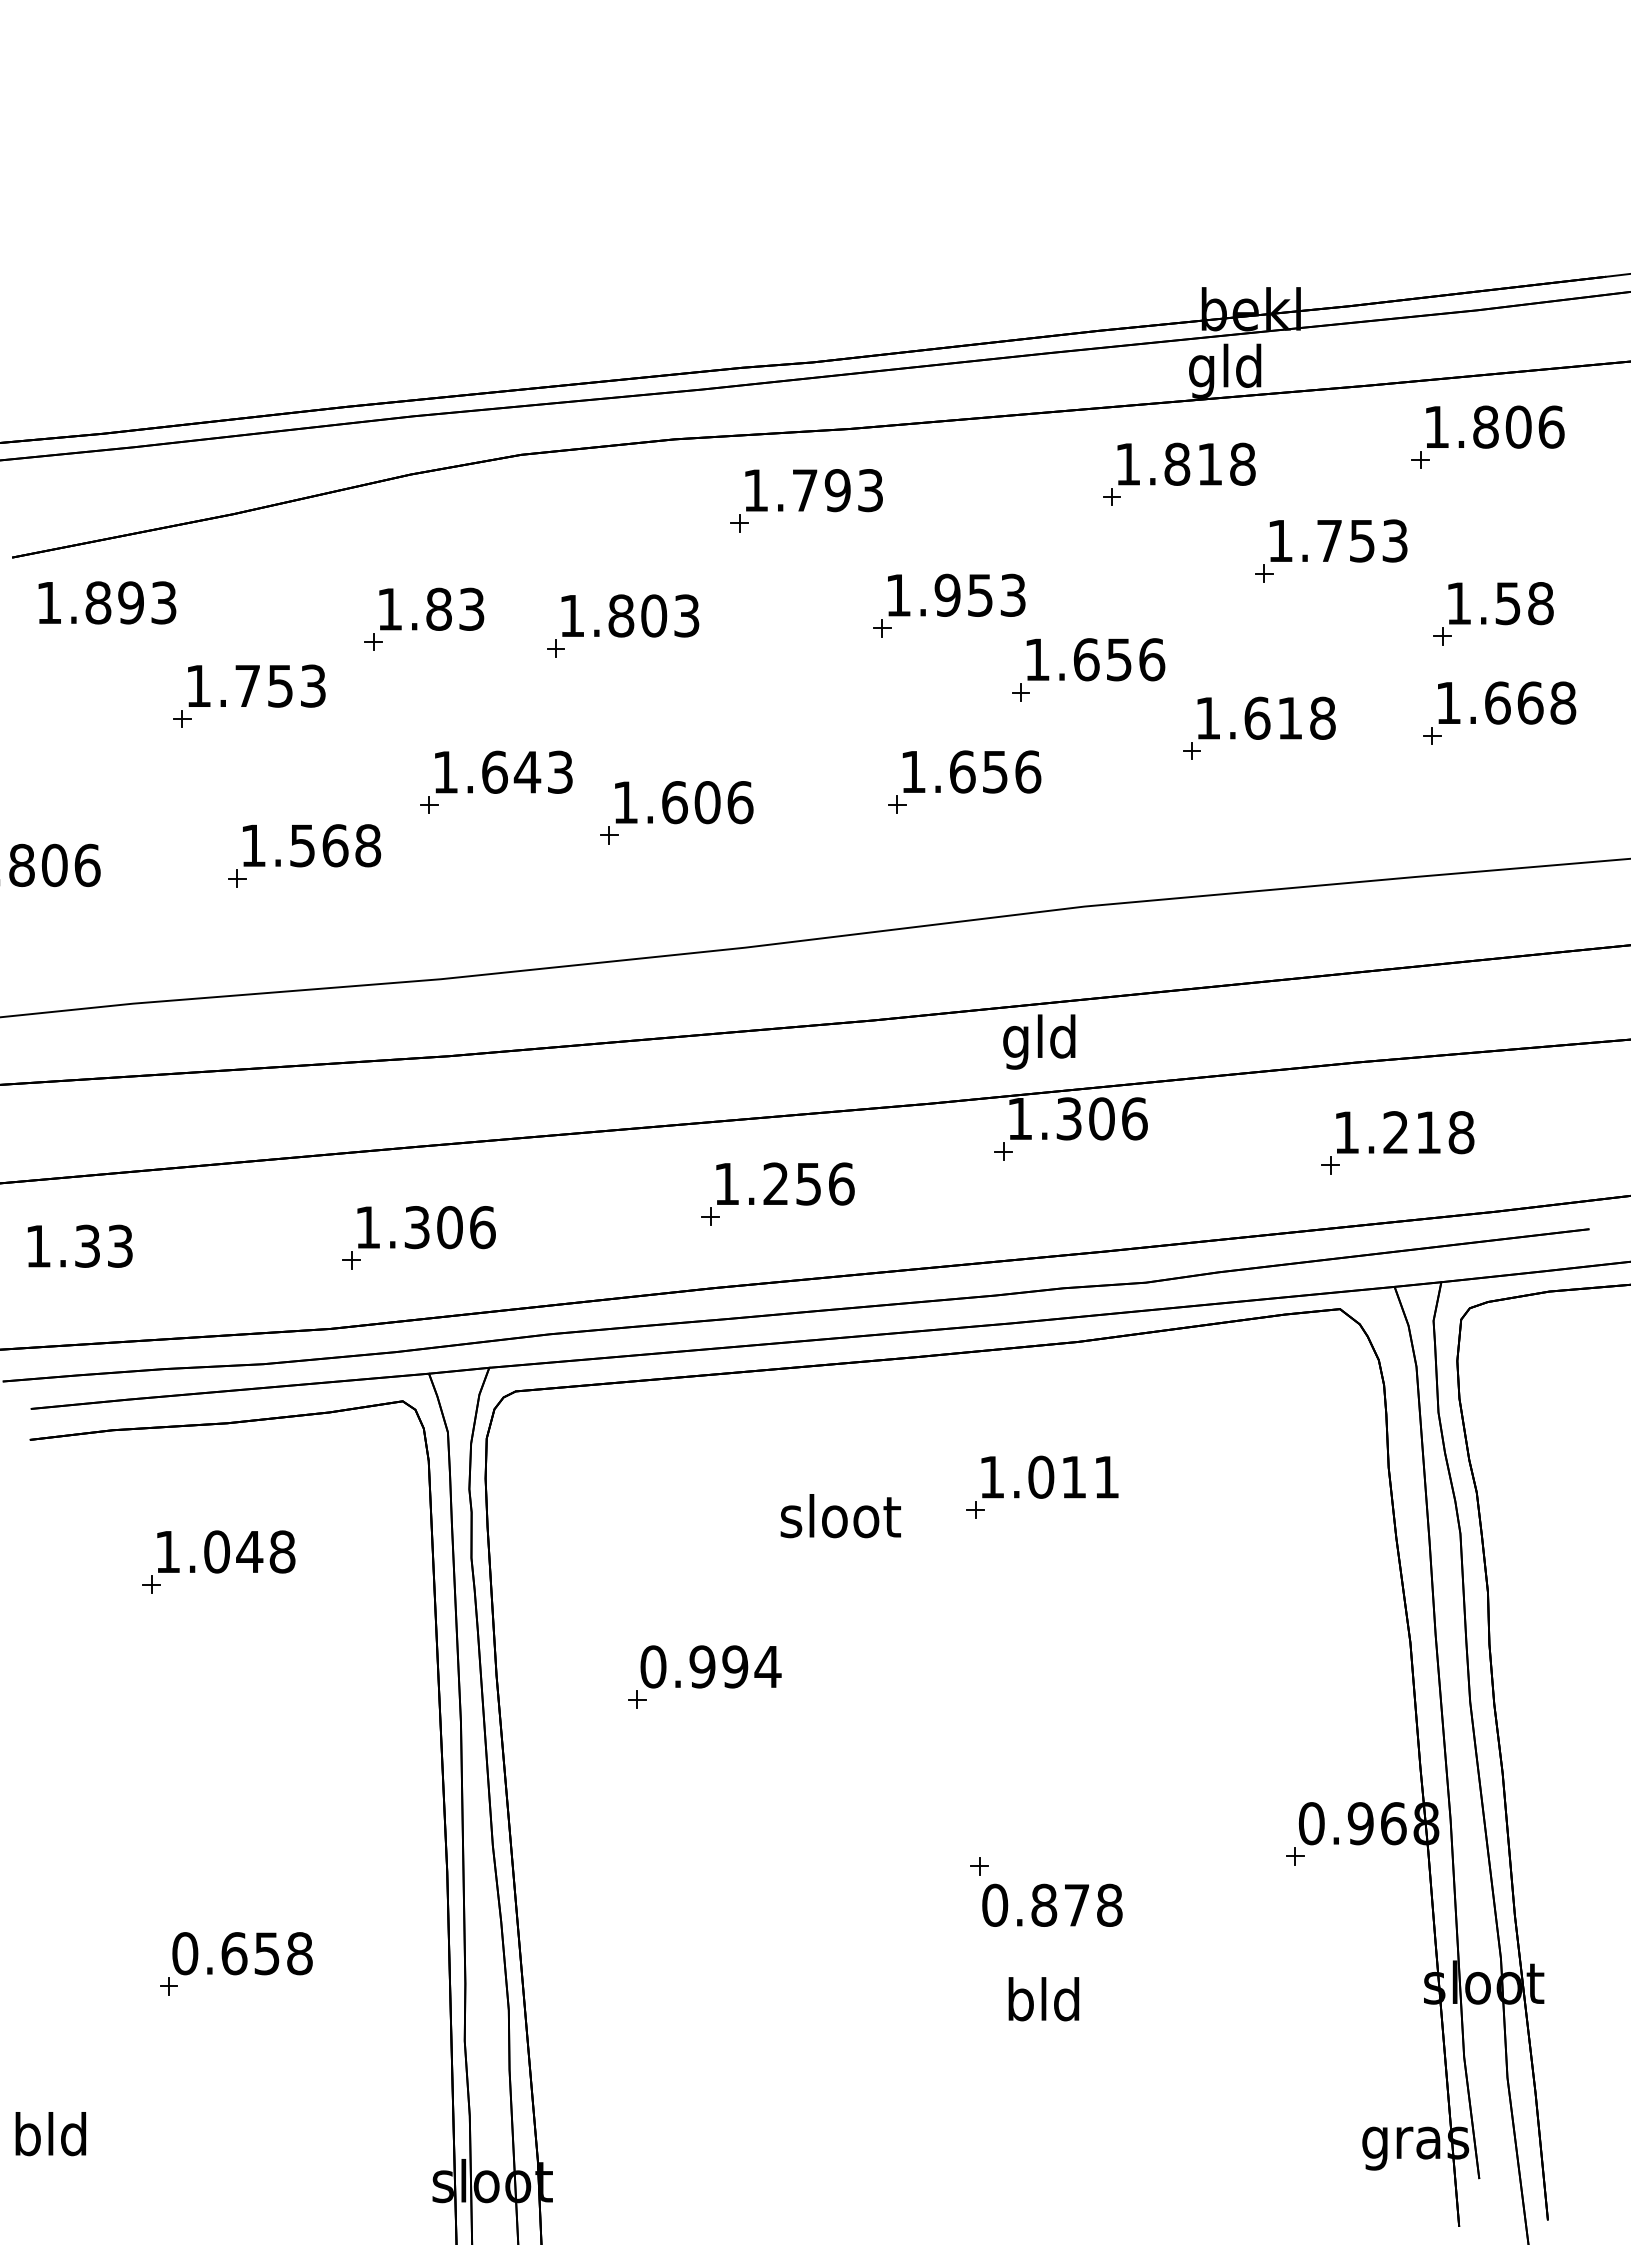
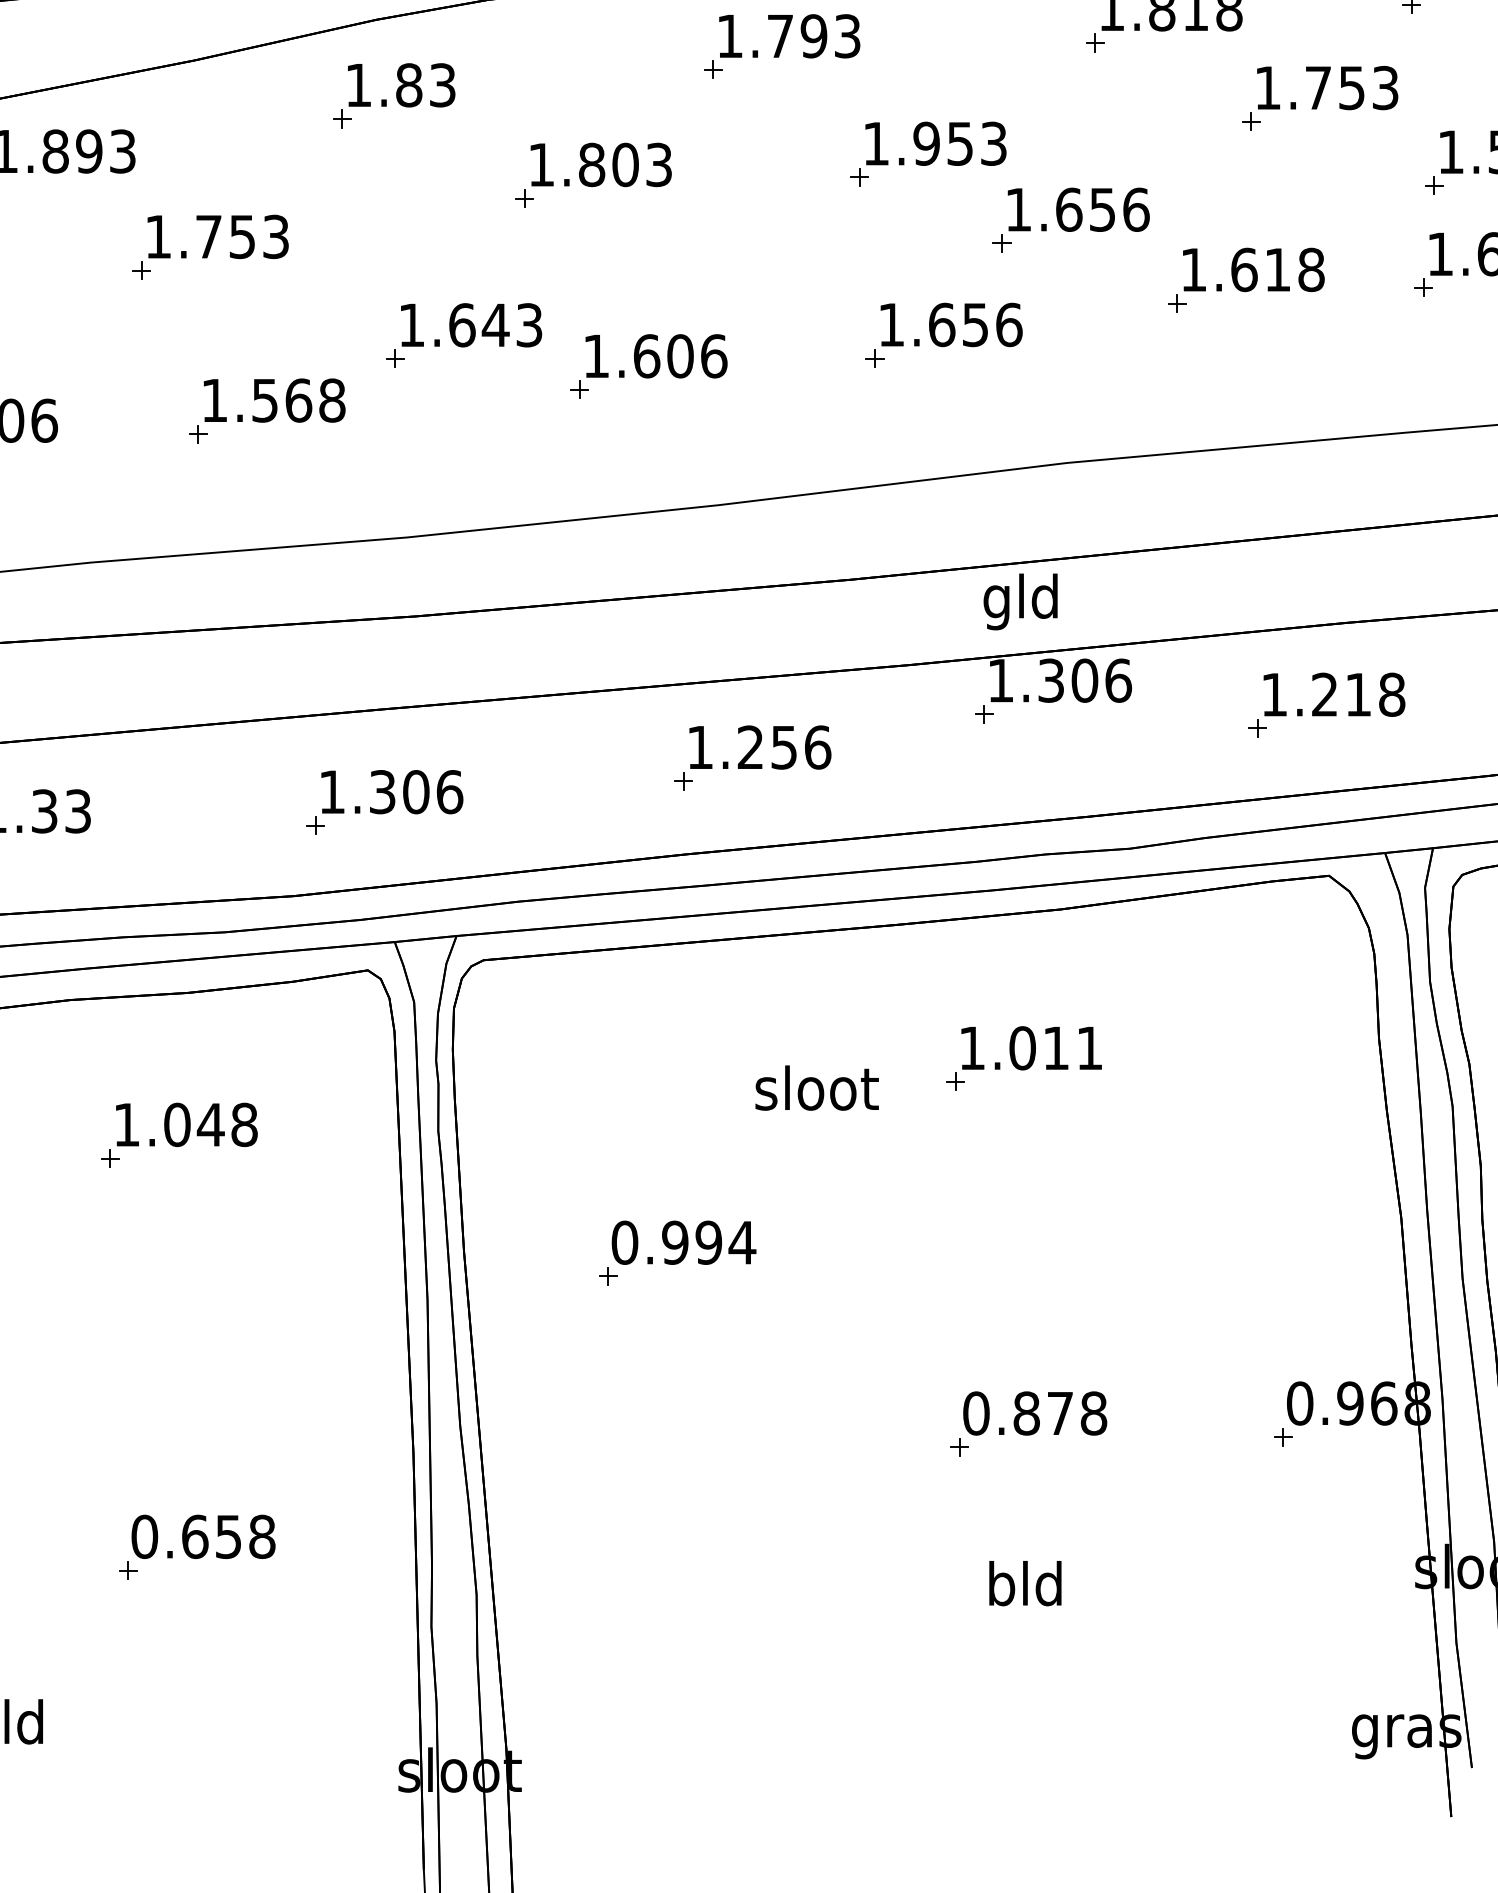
part: (424, 618) -> (394, 94), moved
part: (1397, 1142) -> (1326, 704), moved
text: (1052, 1904) -> (1035, 1412), moved

